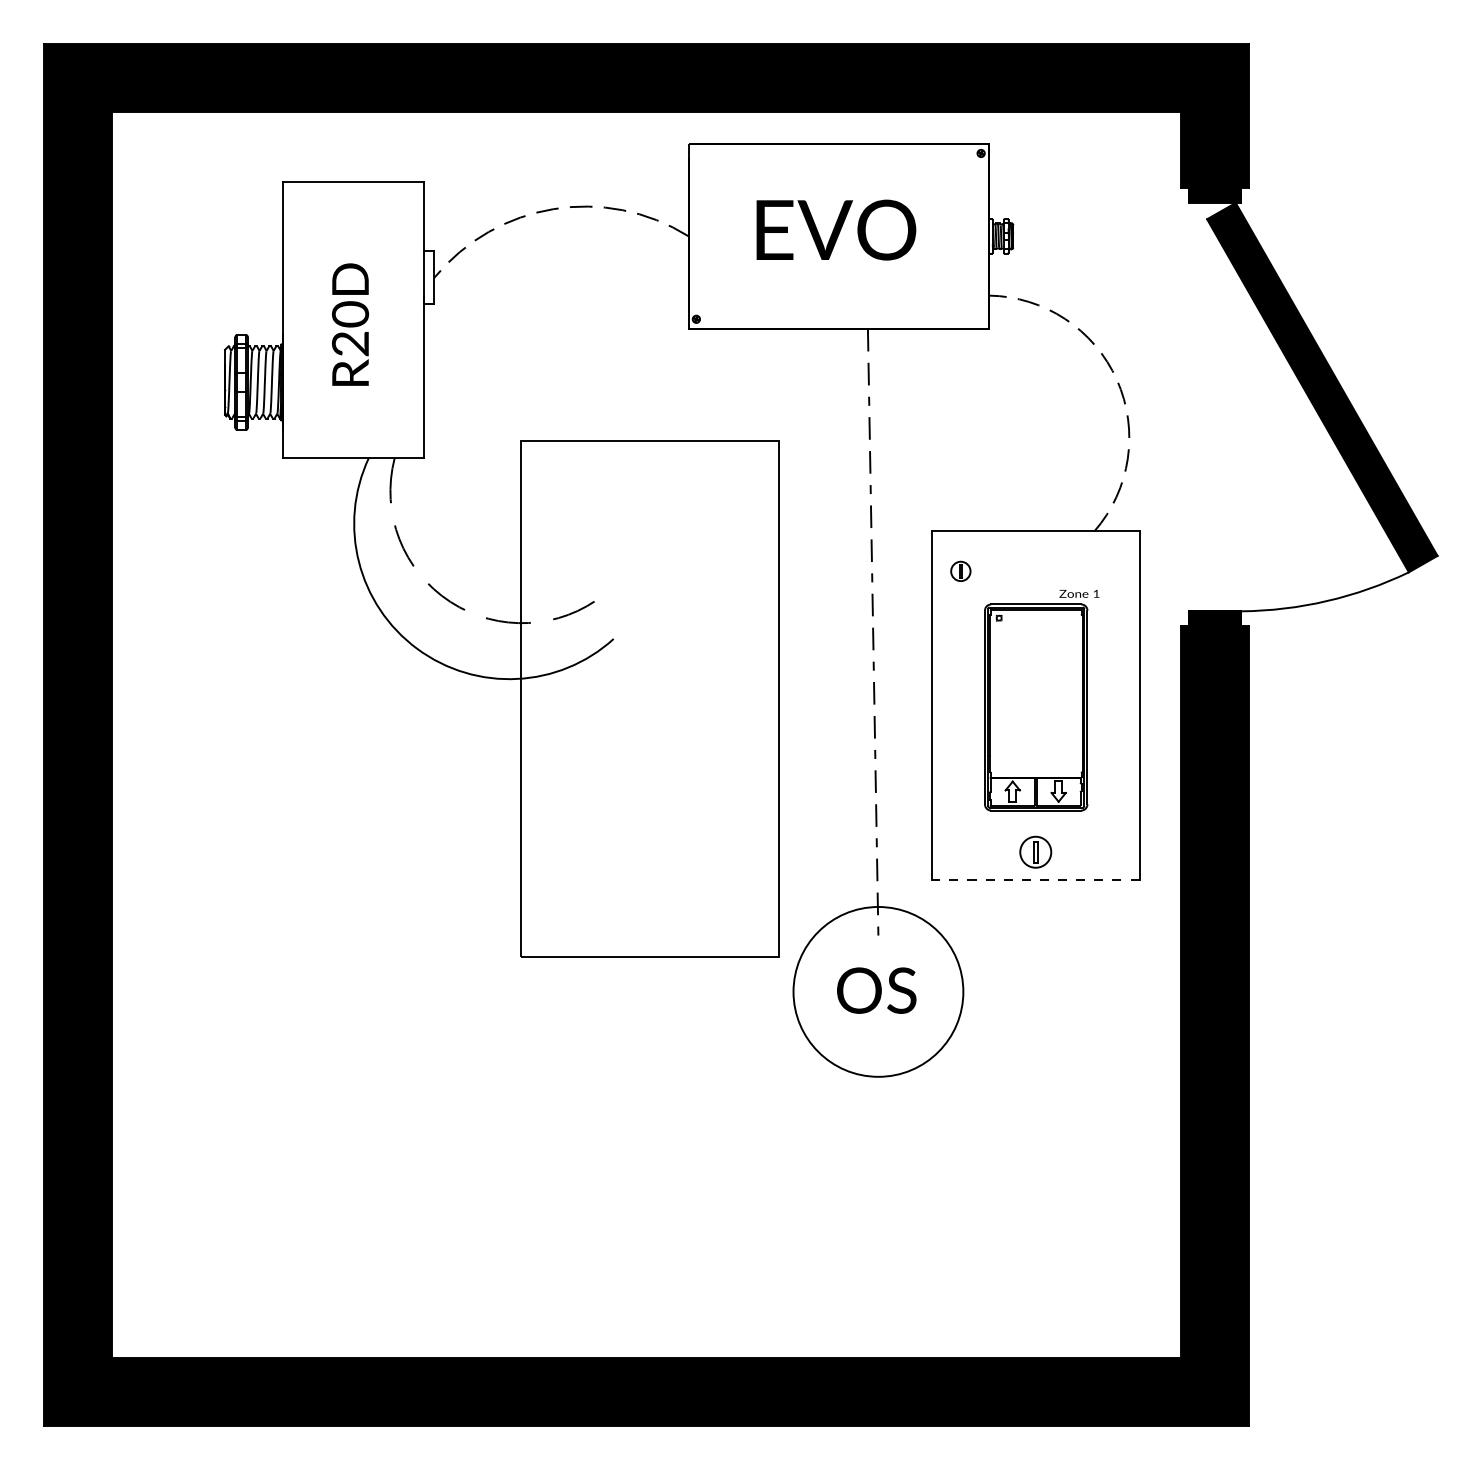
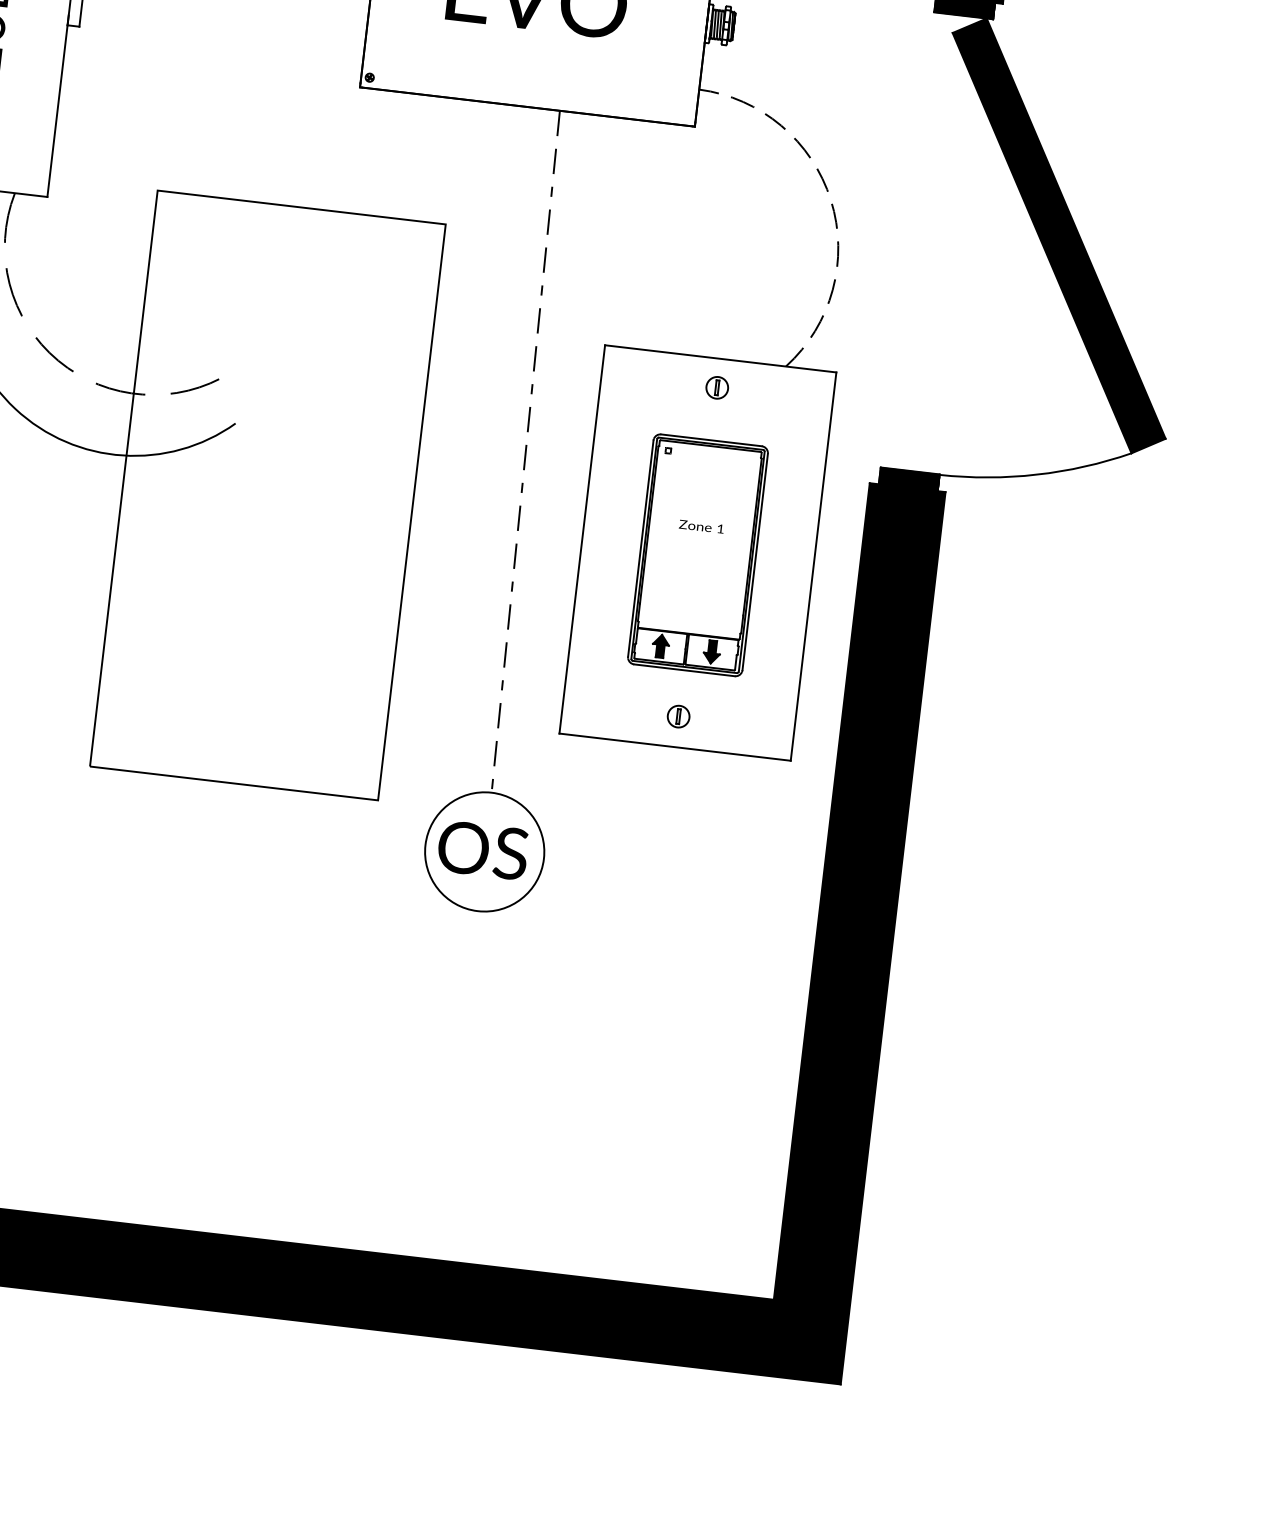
part: (960, 570) -> (717, 386), moved
text: (1079, 593) -> (701, 526), moved
fill: (1012, 791) -> (660, 645), added
fill: (1058, 791) -> (711, 651), added
part: (1035, 851) -> (678, 715), size x0.62
line: (1035, 879) -> (674, 747), dashed -> solid
circle: (878, 991) -> (484, 851), size x0.62

